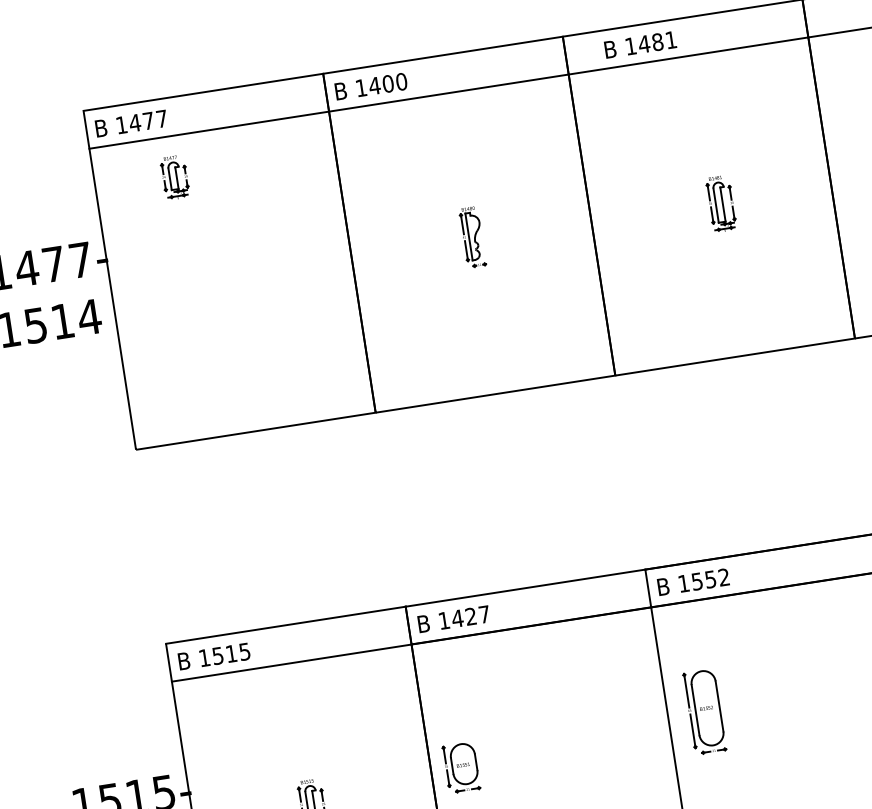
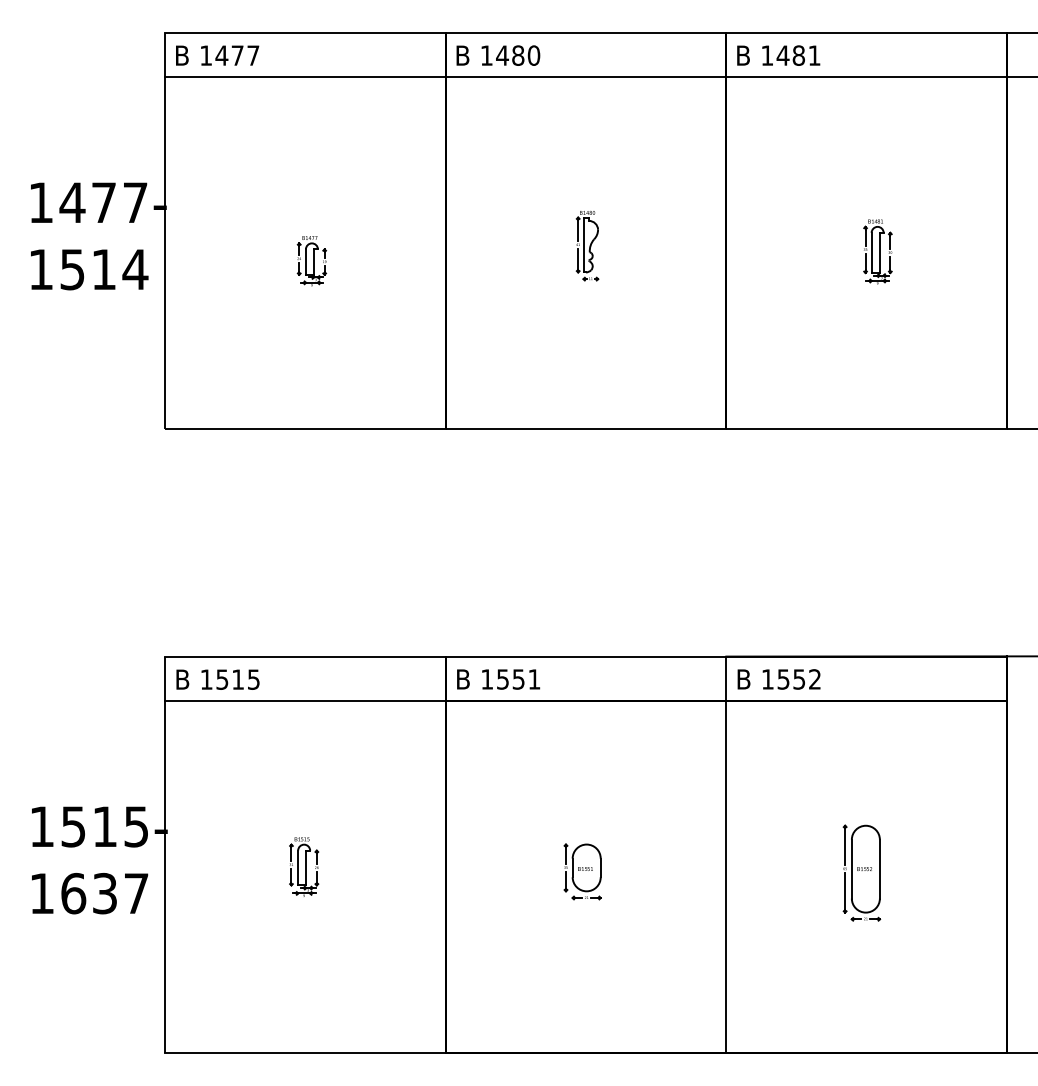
text: (640, 44) -> (778, 55), moved
text: (388, 83) -> (518, 55), 1400 -> 1480
part: (174, 178) -> (311, 261), moved
text: (470, 616) -> (518, 679), 1427 -> 1551
part: (704, 711) -> (861, 872), moved
part: (461, 767) -> (582, 871), moved

